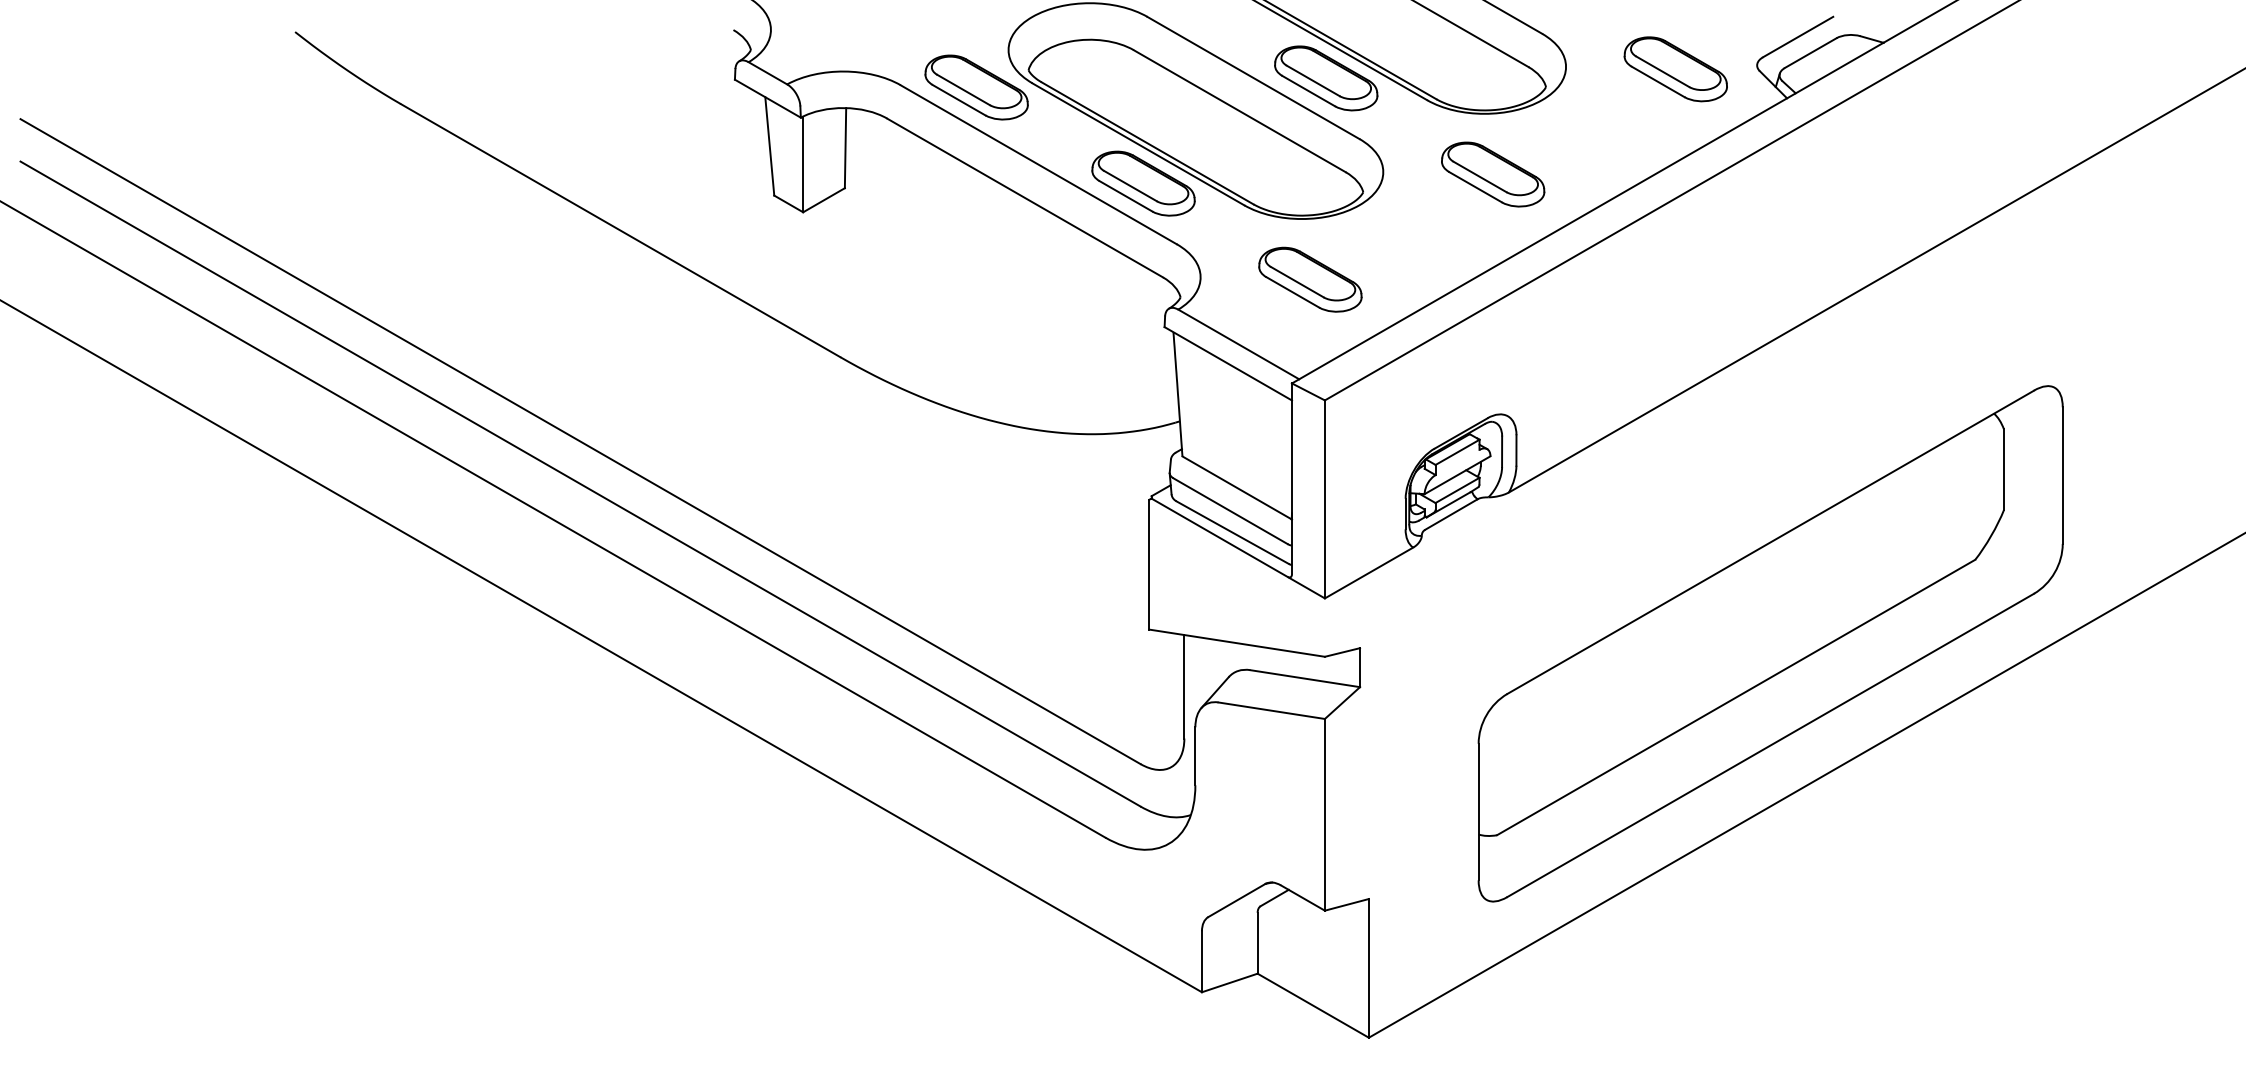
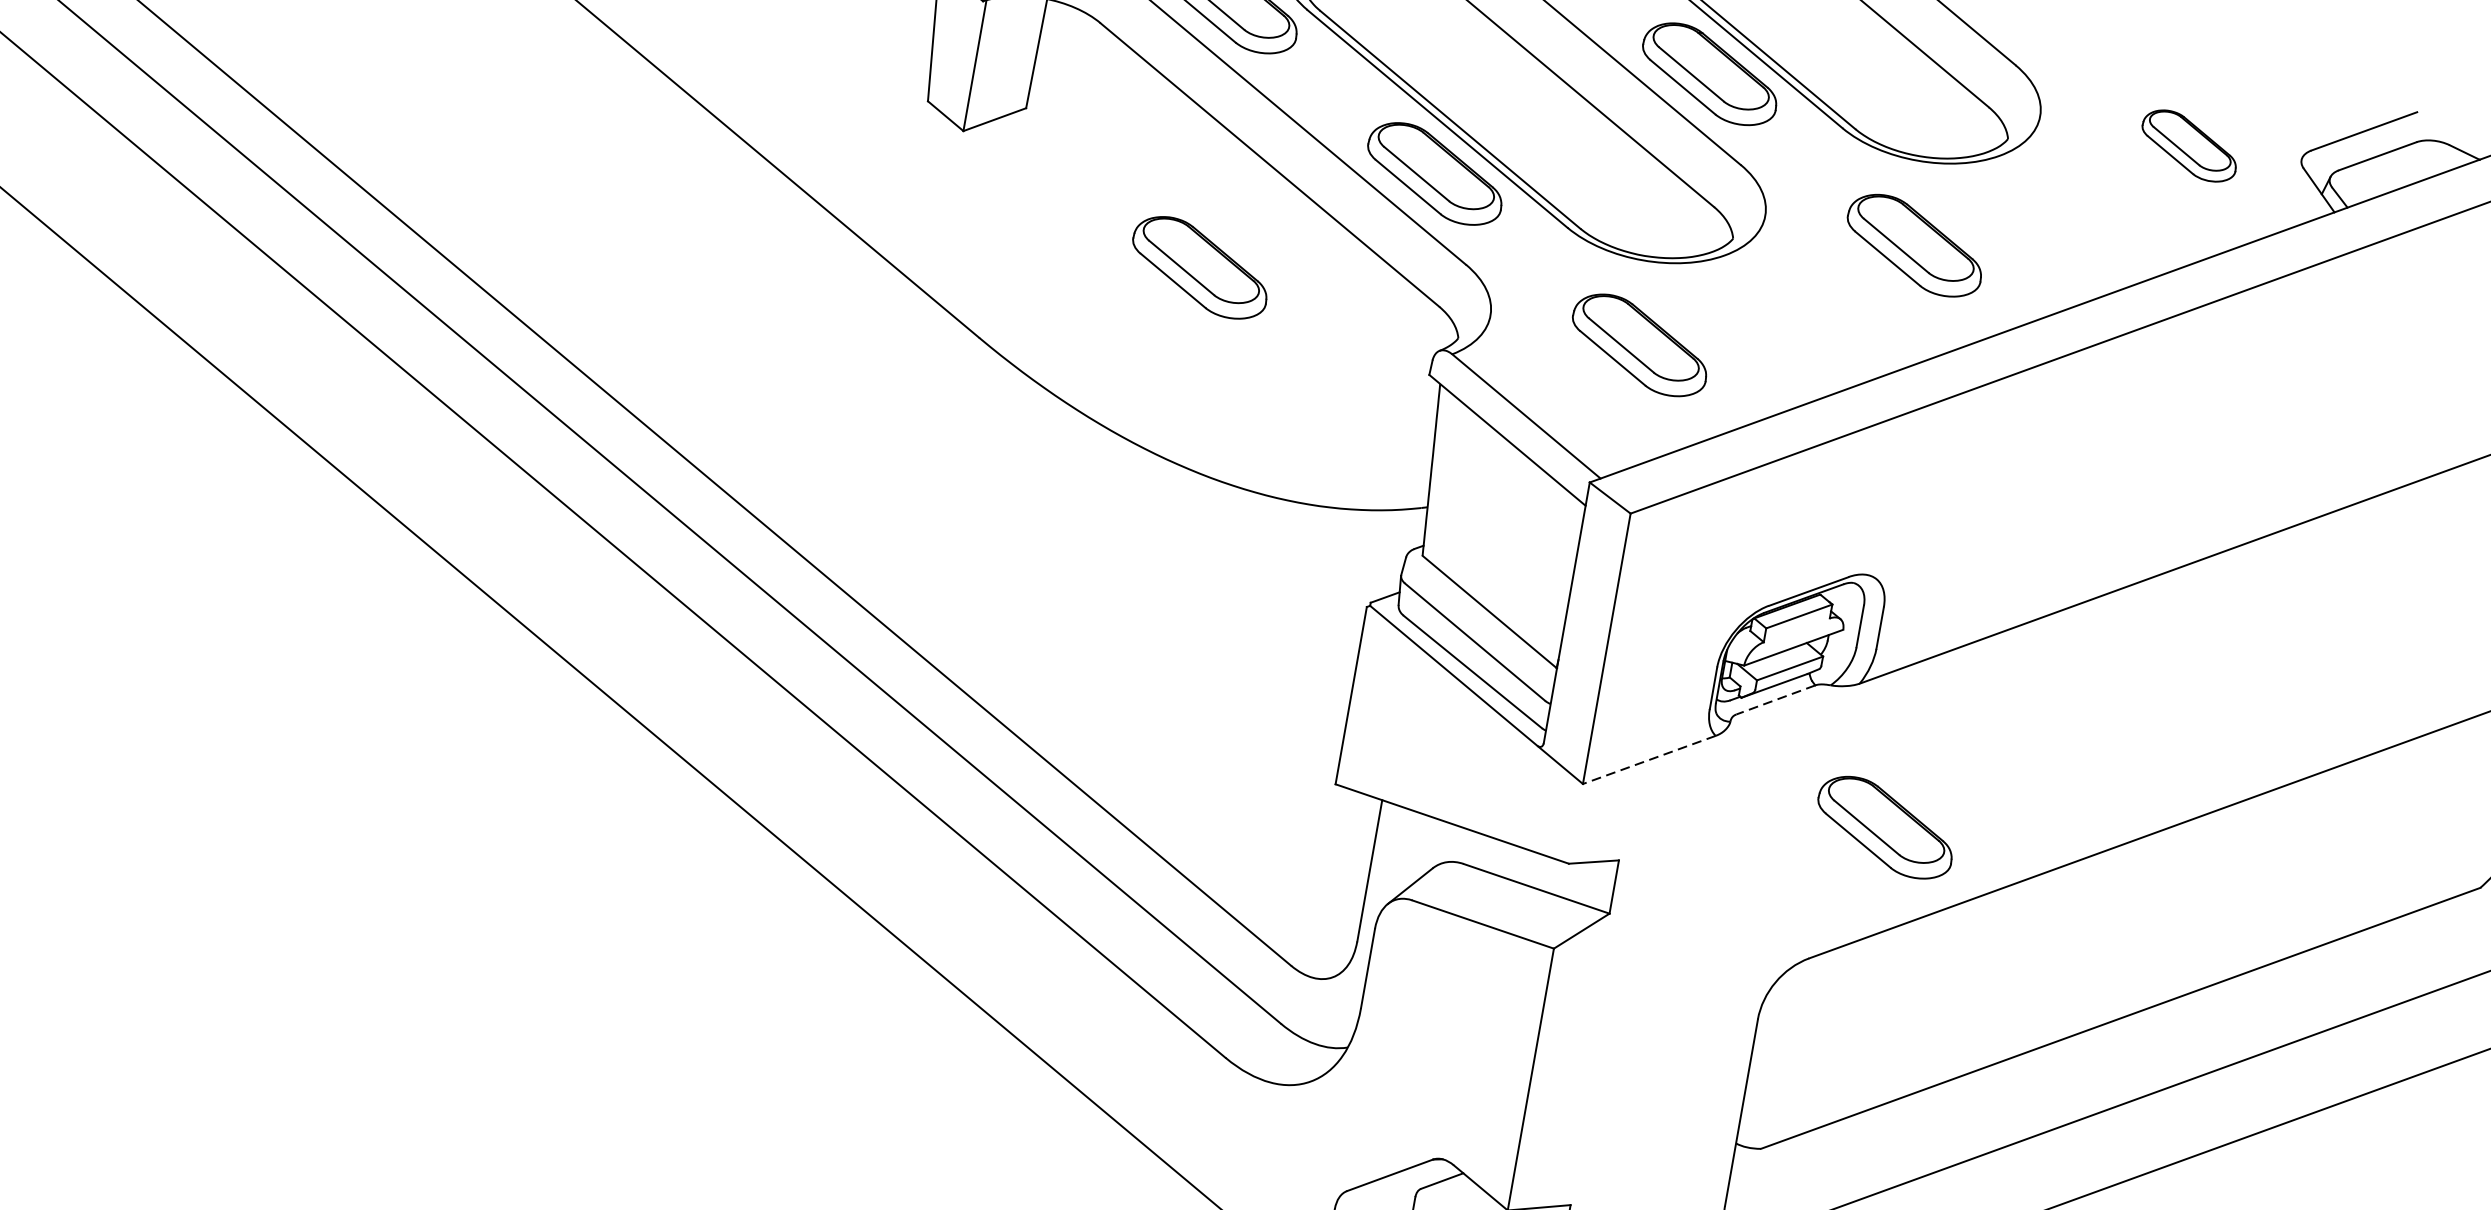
part: (1675, 69) -> (2189, 146), size x0.7
part: (988, 279) -> (1200, 267), added
line: (1450, 514) -> (1774, 699), solid -> dashed
line: (1369, 573) -> (1649, 760), solid -> dashed
part: (1545, 591) -> (1885, 827), added

